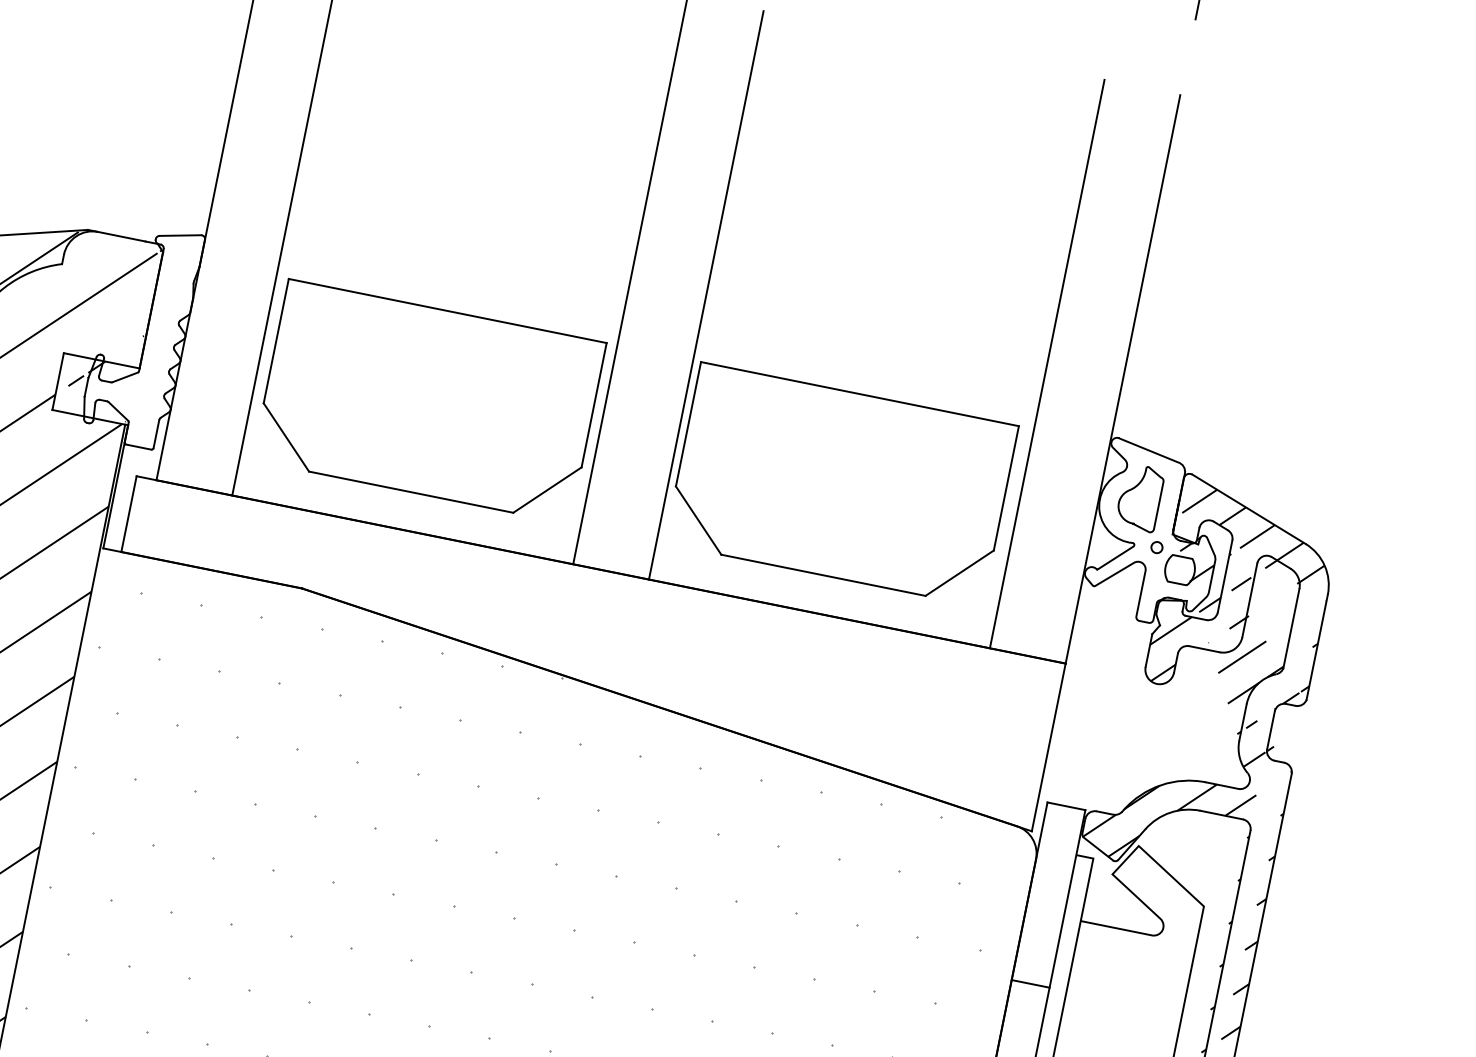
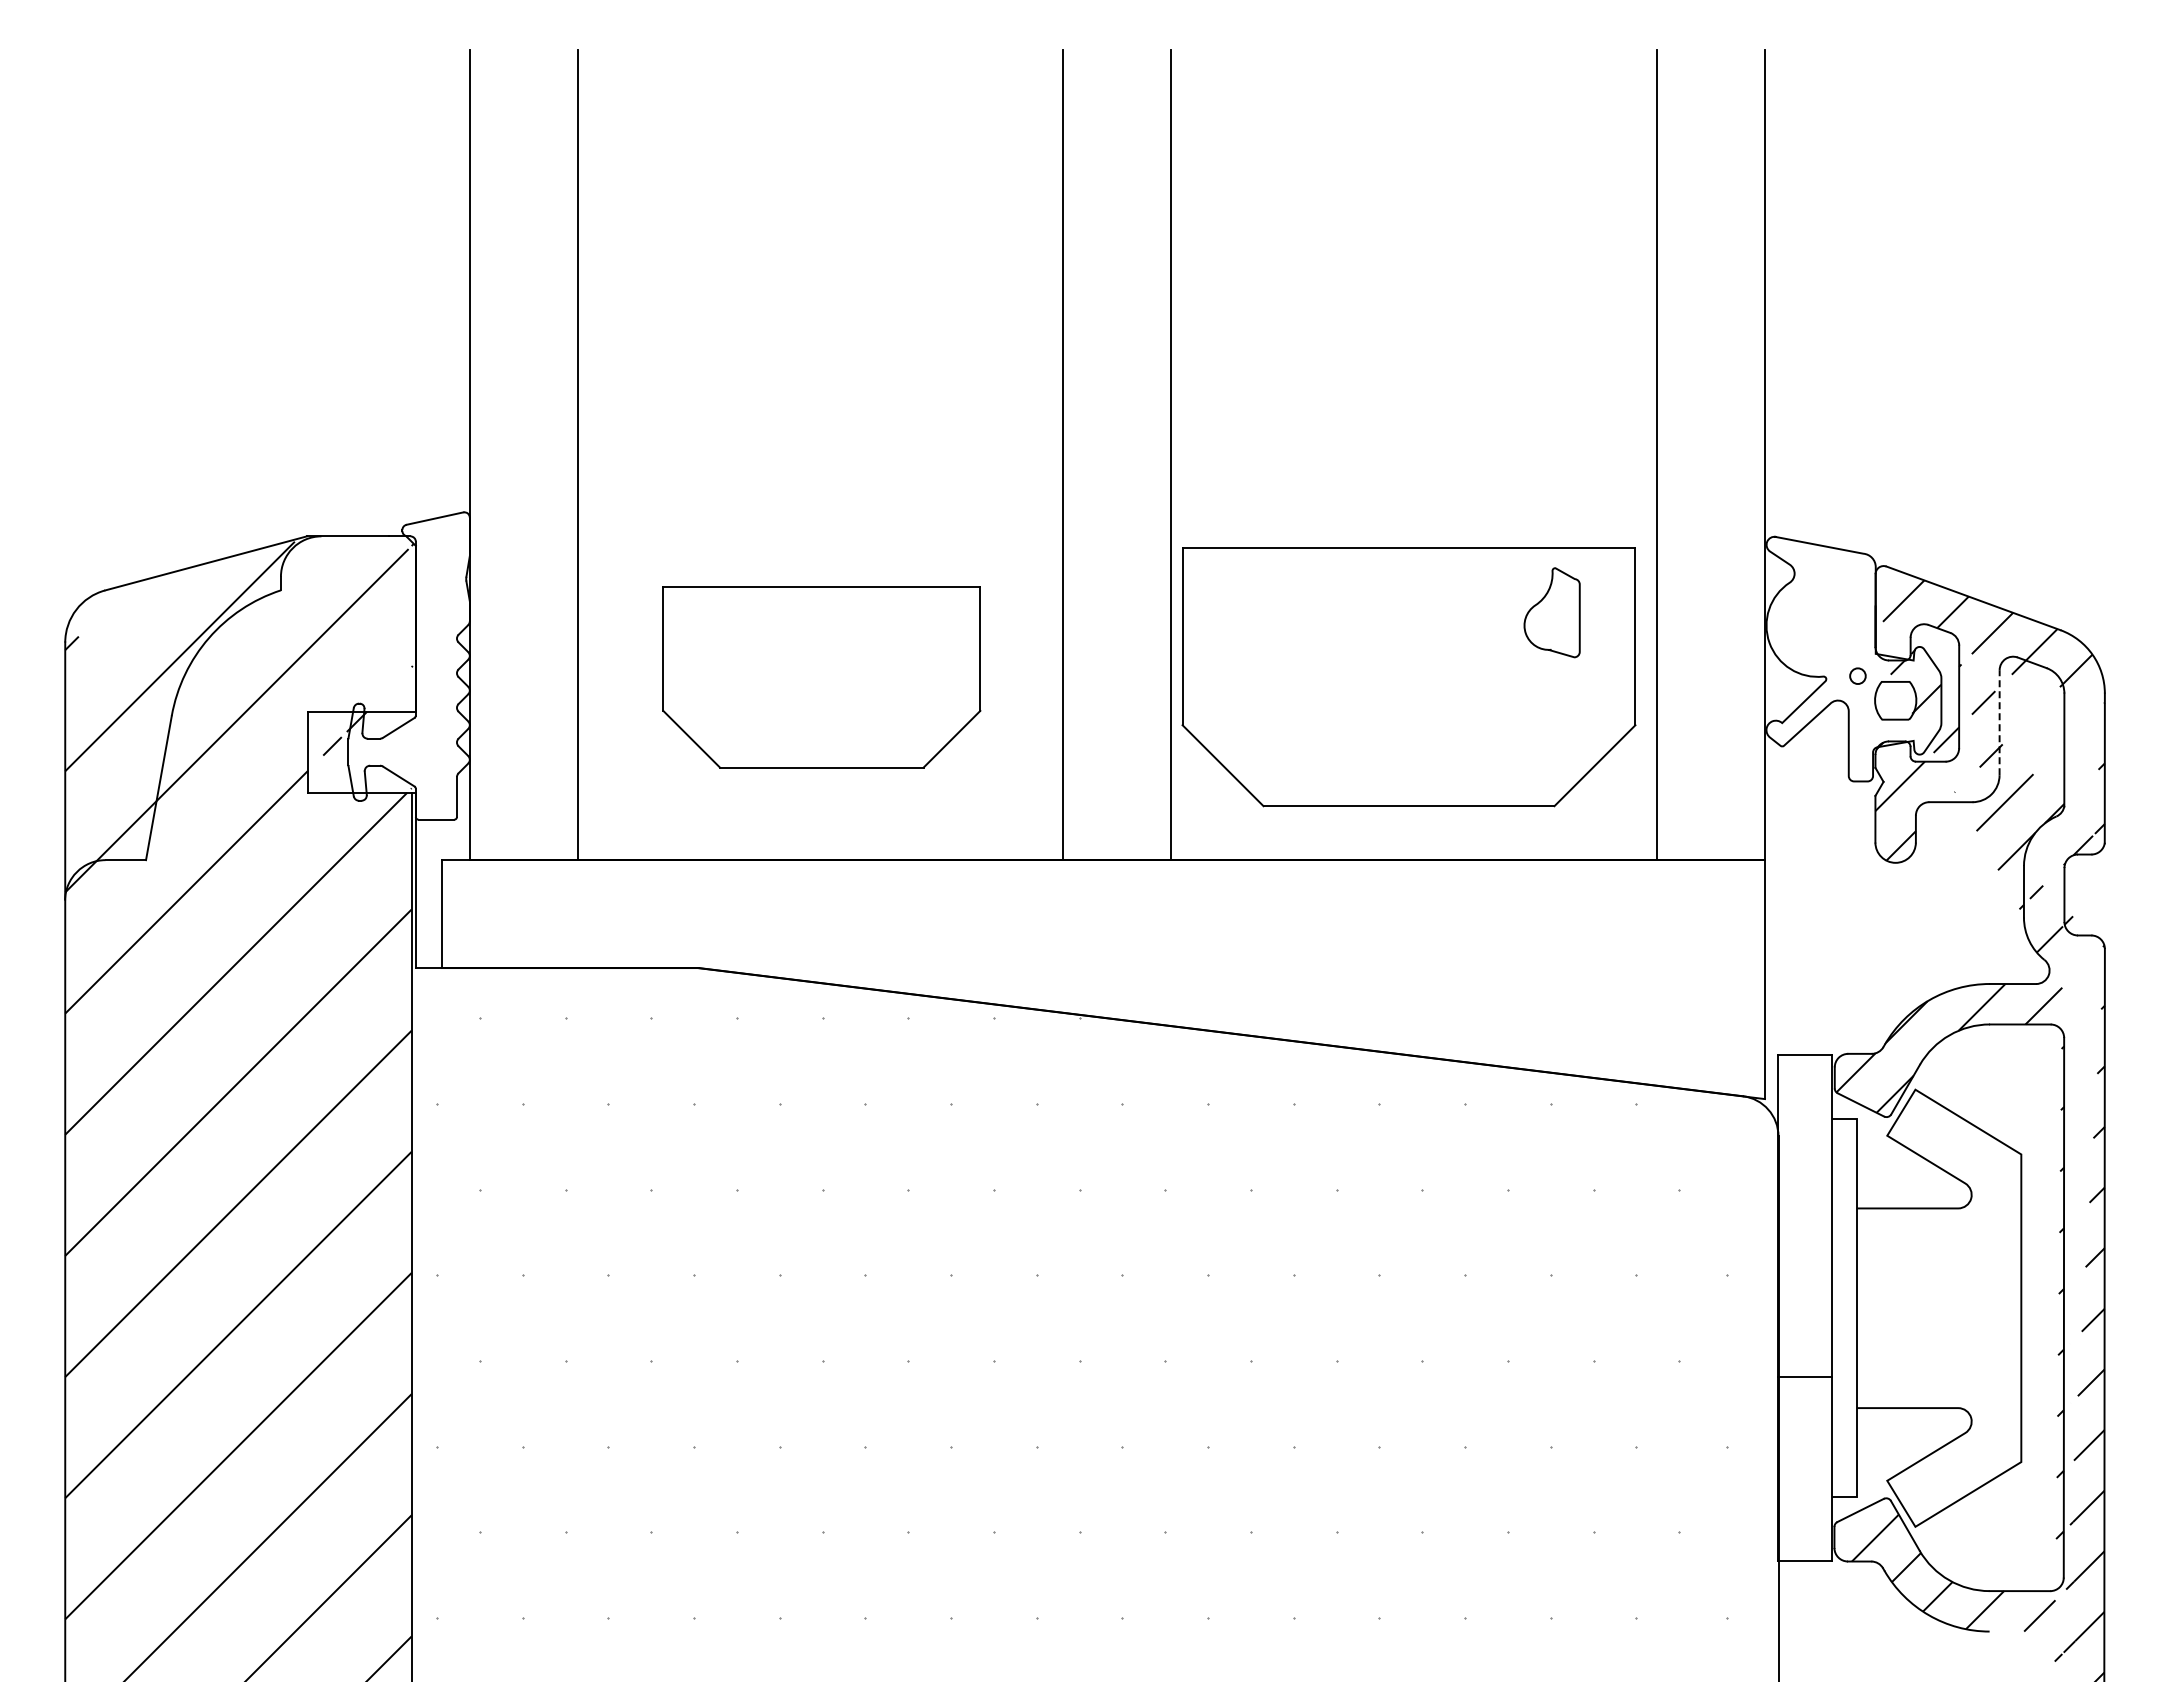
part: (429, 401) -> (821, 677), size x0.7
curve: (1134, 488) -> (1541, 601), moved
line: (1249, 600) -> (1999, 722), solid -> dashed
line: (1030, 984) -> (1805, 1377), moved

